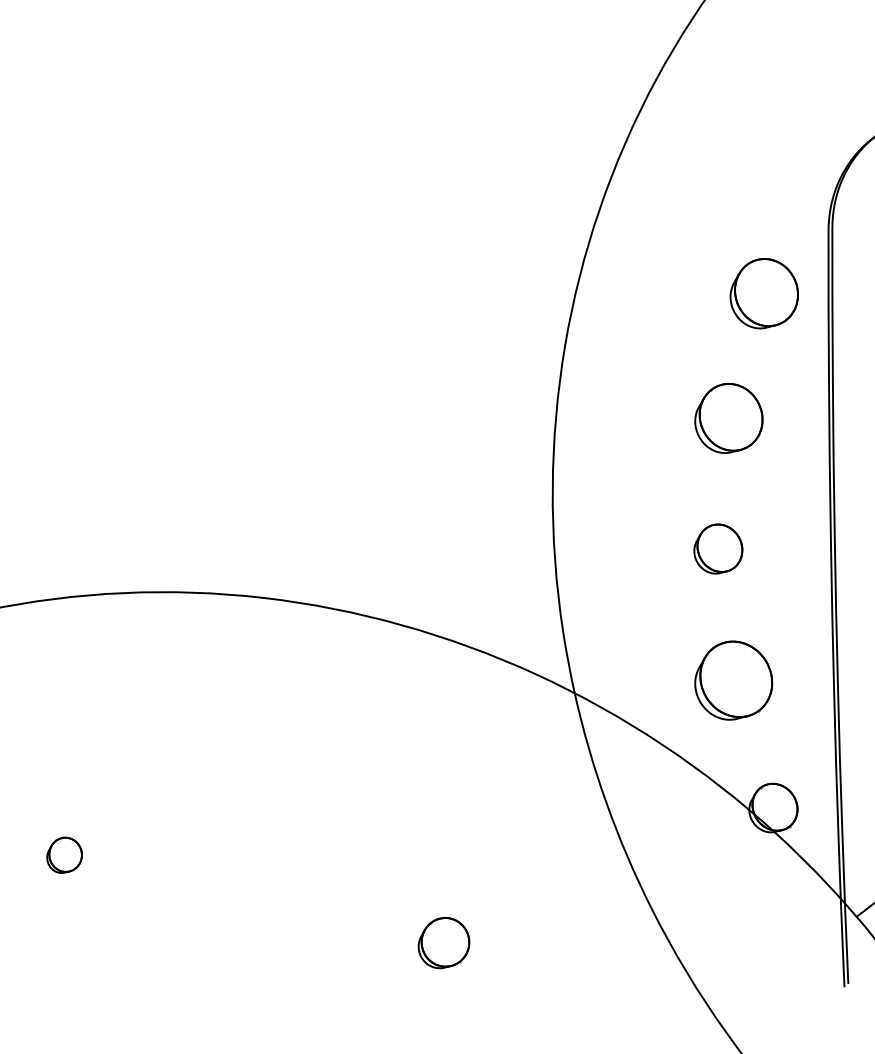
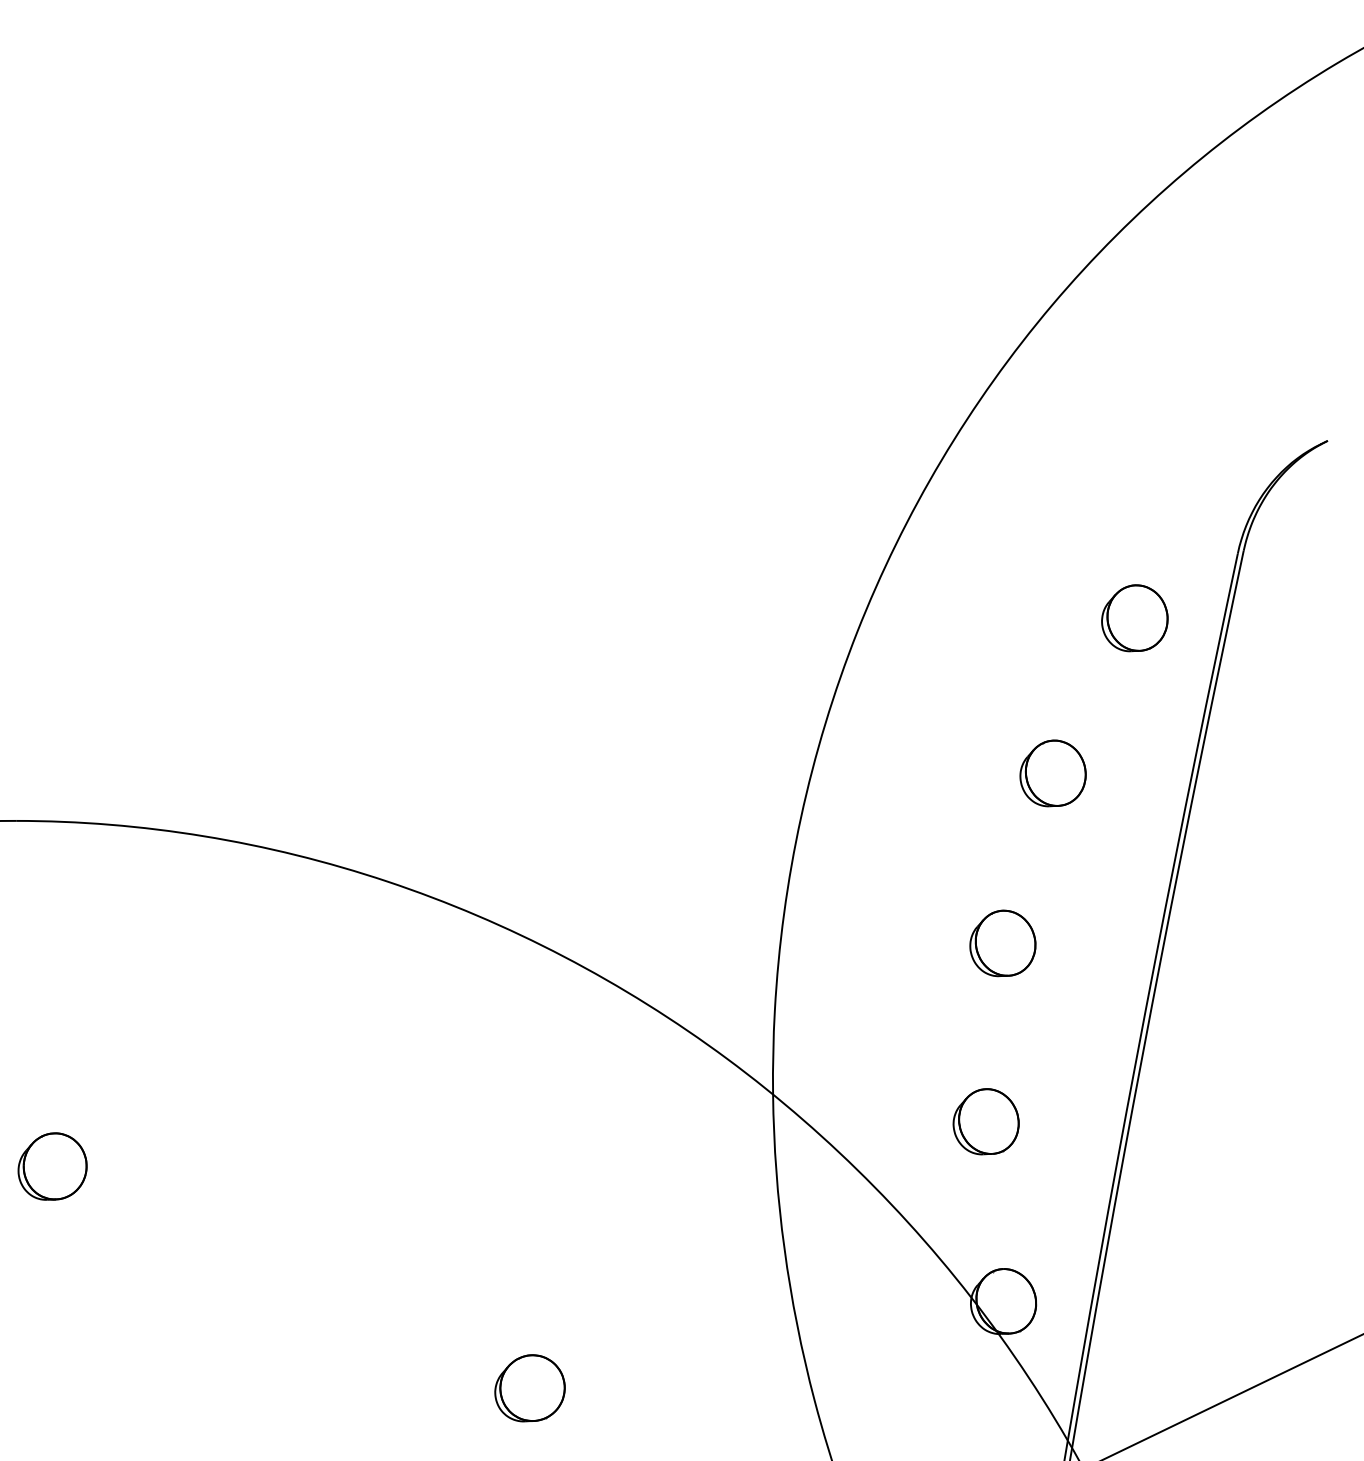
part: (763, 293) -> (1134, 618), size x0.71
part: (727, 418) -> (1052, 773), size x0.71
part: (732, 680) -> (985, 1121), size x0.62
part: (64, 855) -> (52, 1166), size x1.43

